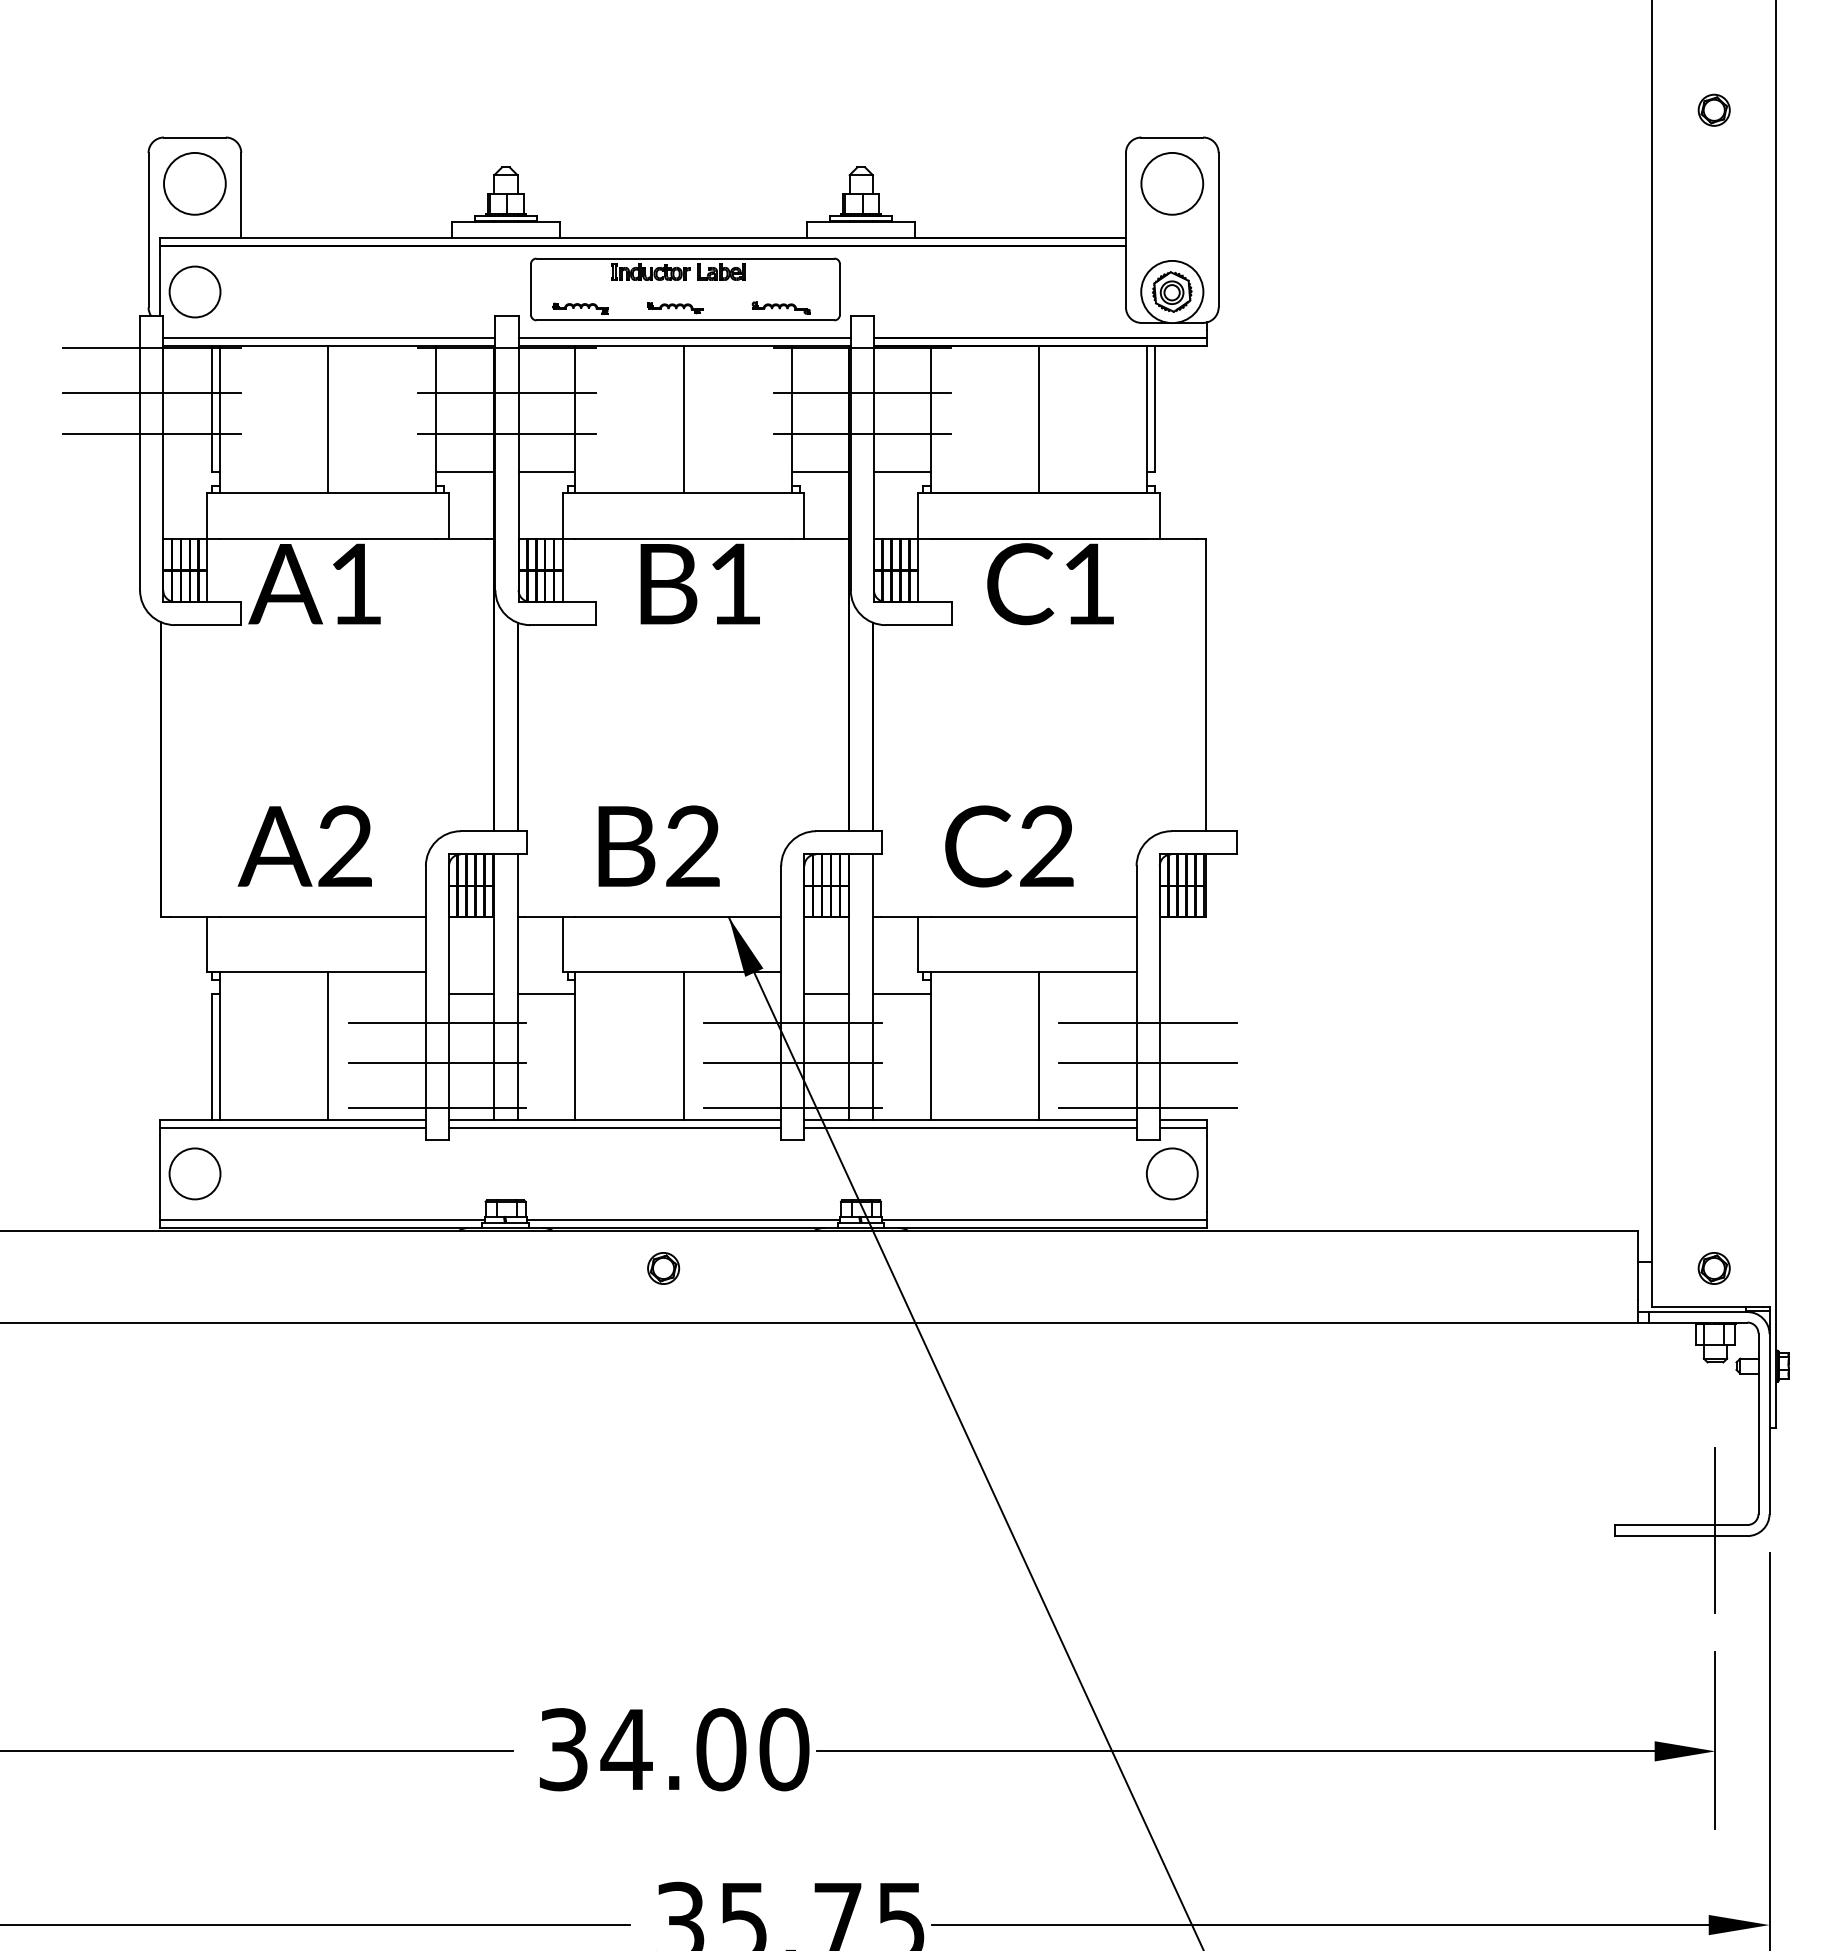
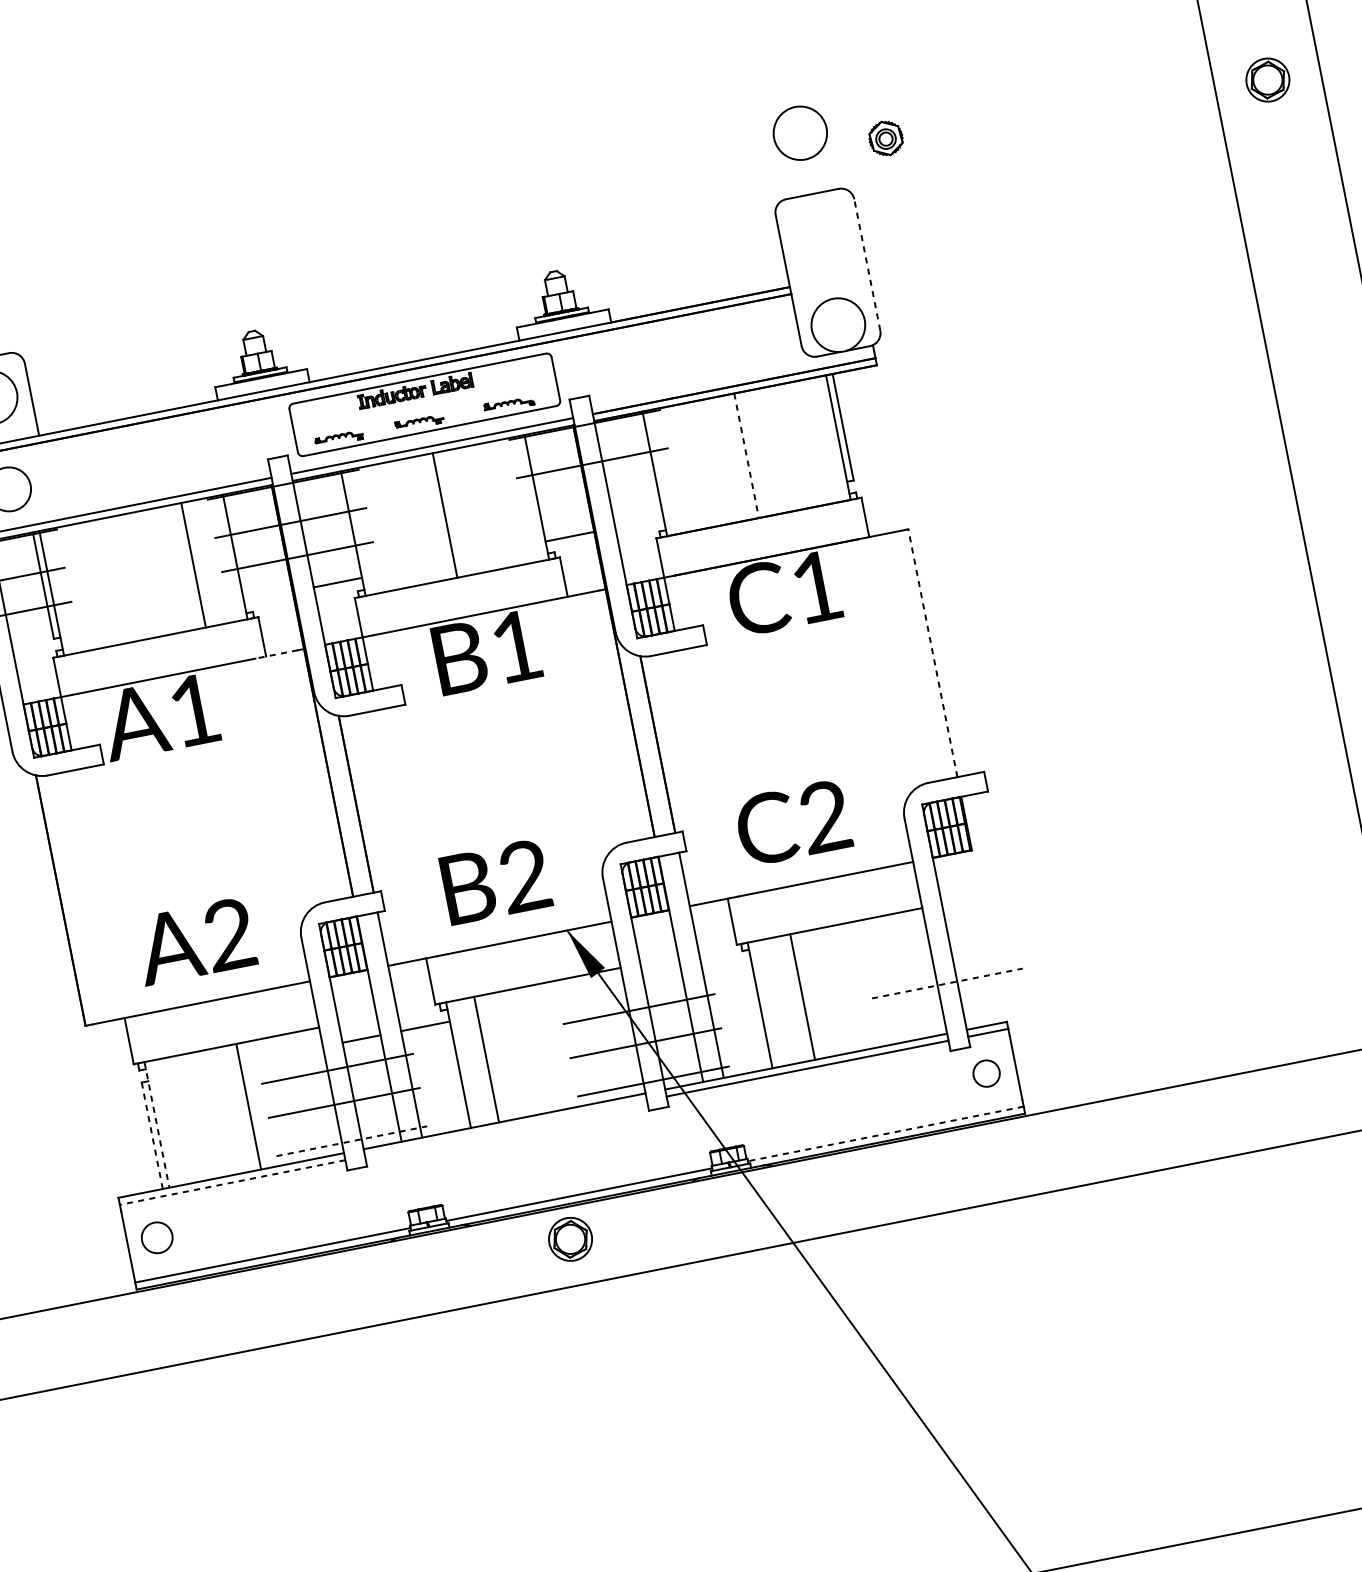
part: (1713, 109) -> (1266, 79), size x1.6
circle: (1172, 183) -> (800, 132), moved
line: (1218, 229) -> (867, 264), solid -> dashed
part: (1172, 291) -> (886, 138), moved
line: (328, 419) -> (193, 565), moved
line: (1038, 419) -> (746, 455), solid -> dashed
line: (862, 433) -> (599, 497), removed
line: (464, 471) -> (267, 596), removed
line: (901, 471) -> (638, 523), removed
line: (461, 539) -> (276, 654), solid -> dashed
line: (1205, 684) -> (932, 652), solid -> dashed
line: (826, 994) -> (662, 979), removed
line: (901, 994) -> (726, 966), removed
line: (1148, 1022) -> (940, 949), removed
line: (683, 1045) -> (486, 1059), moved
line: (1038, 1045) -> (802, 996), moved
line: (220, 1046) -> (157, 1125), solid -> dashed
line: (212, 1057) -> (152, 1136), solid -> dashed
line: (1148, 1062) -> (947, 983), solid -> dashed
line: (437, 1108) -> (351, 1141), solid -> dashed
line: (1148, 1108) -> (955, 1022), removed
line: (292, 1128) -> (232, 1182), solid -> dashed
line: (615, 1128) -> (506, 1128), removed
circle: (194, 1173) -> (156, 1237), size x0.7
circle: (1172, 1173) -> (986, 1073), size x0.6
line: (1044, 1219) -> (885, 1133), solid -> dashed
part: (663, 1268) -> (570, 1239), size x1.6

